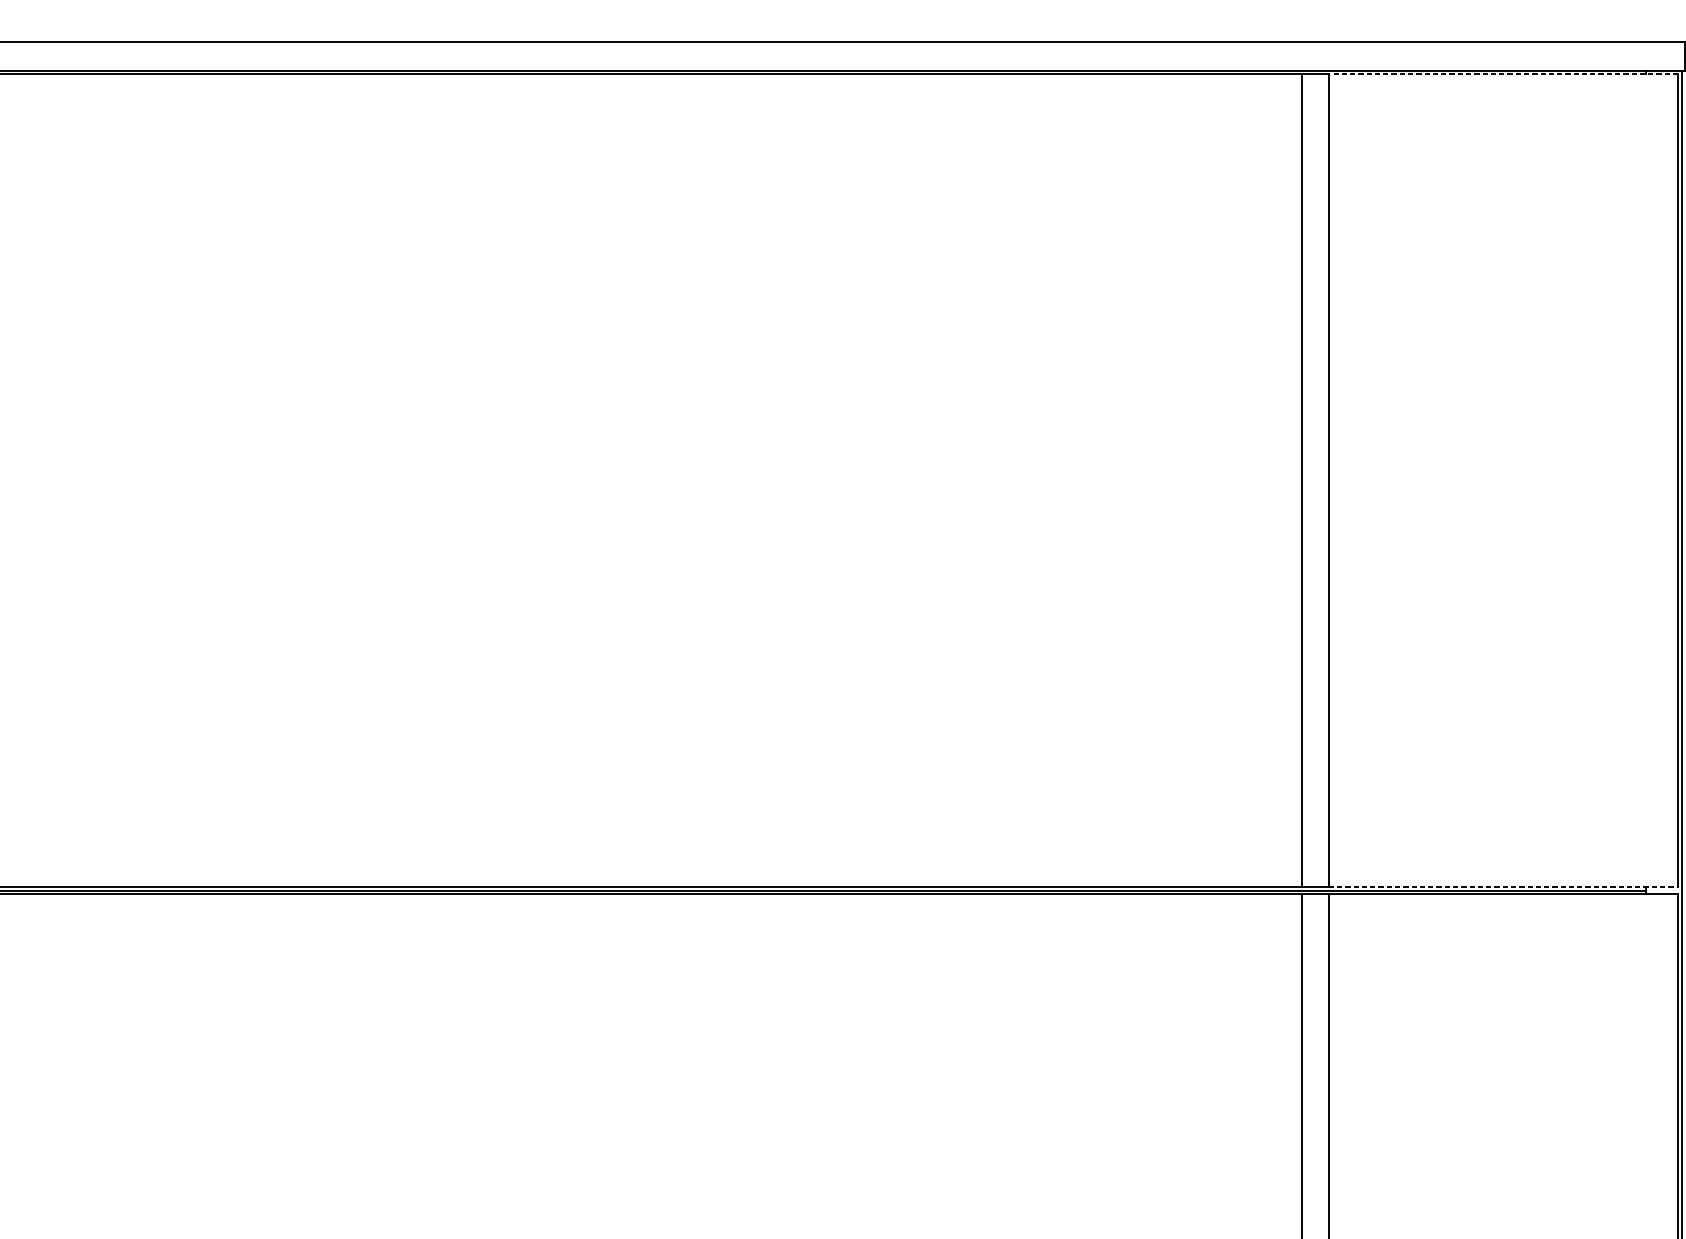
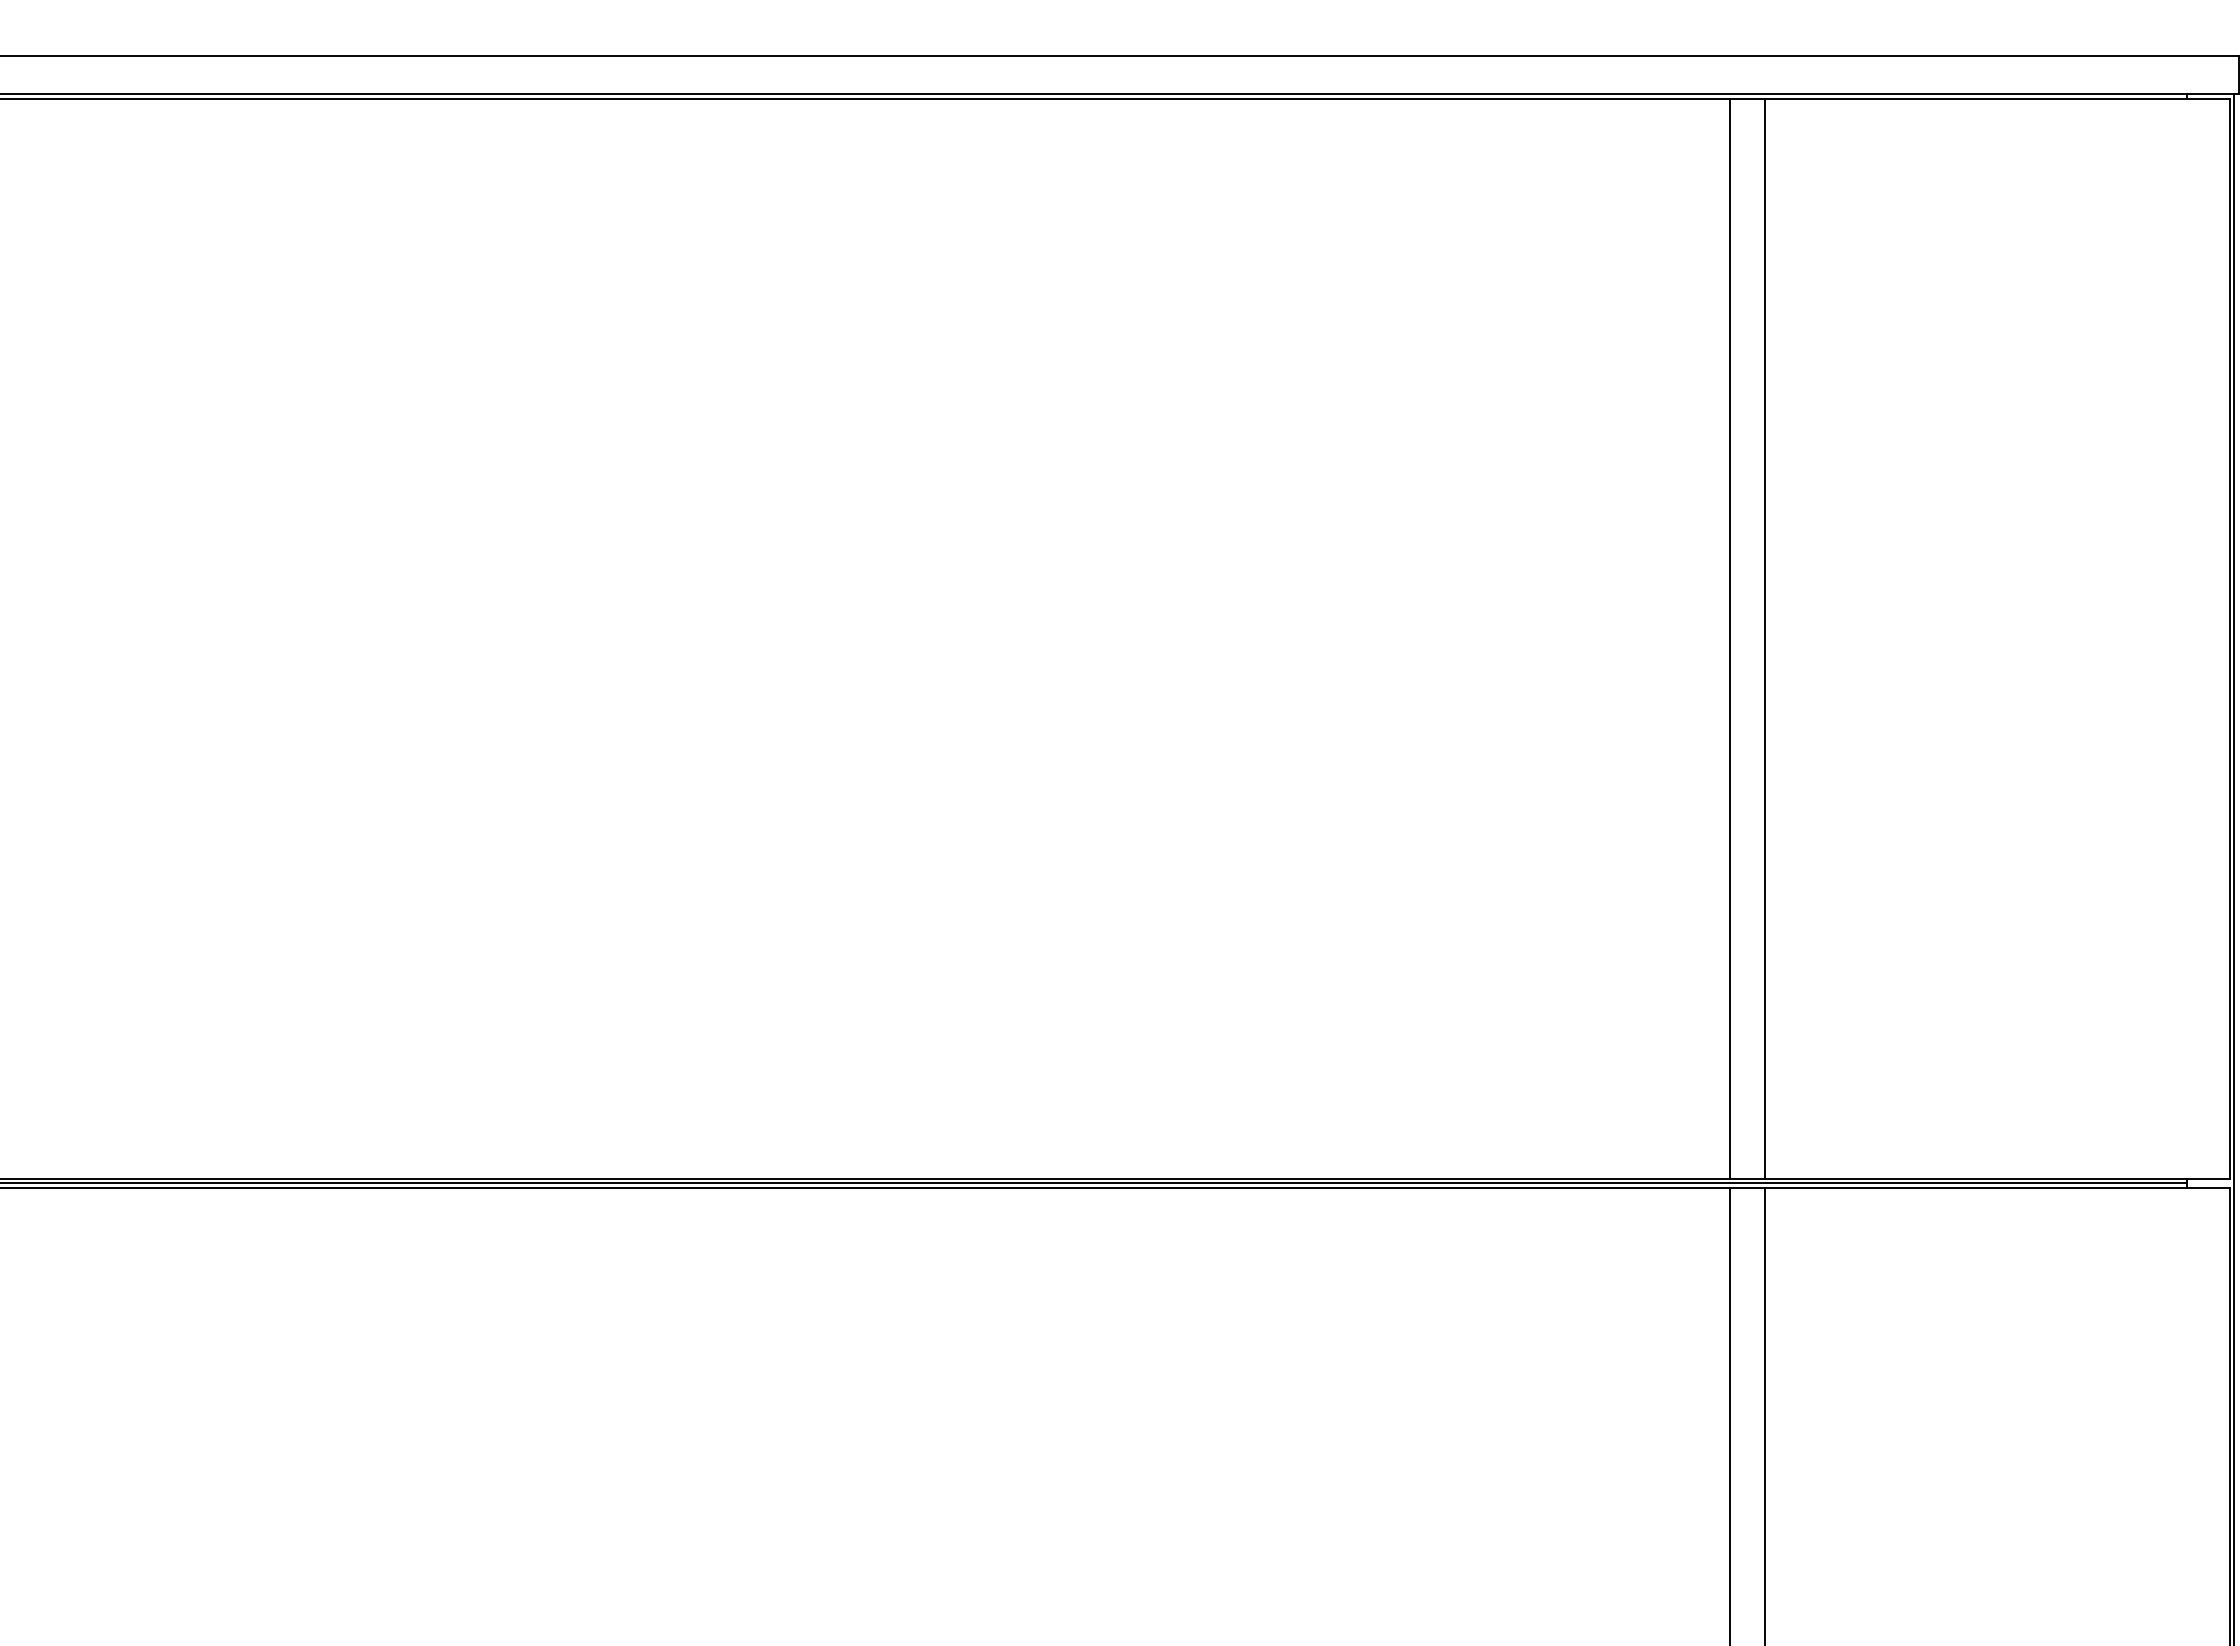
line: (1502, 74) -> (1996, 98), dashed -> solid
line: (1503, 887) -> (1997, 1178), dashed -> solid

